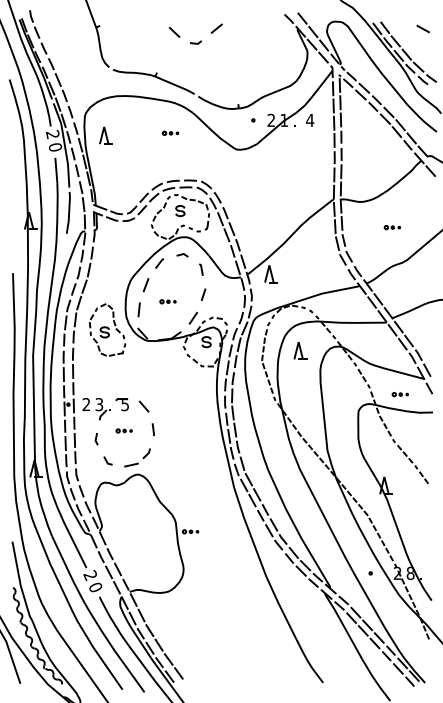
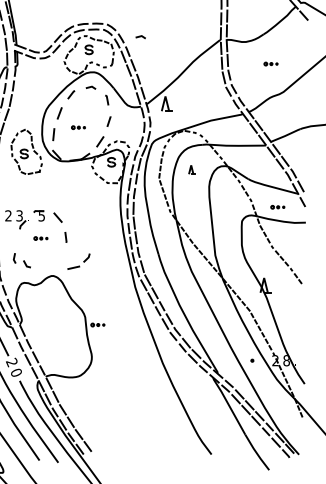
line: (240, 196) -> (140, 37), added
part: (300, 350) -> (192, 169), size x0.6
line: (96, 439) -> (14, 258), moved
part: (137, 457) -> (78, 261), moved

